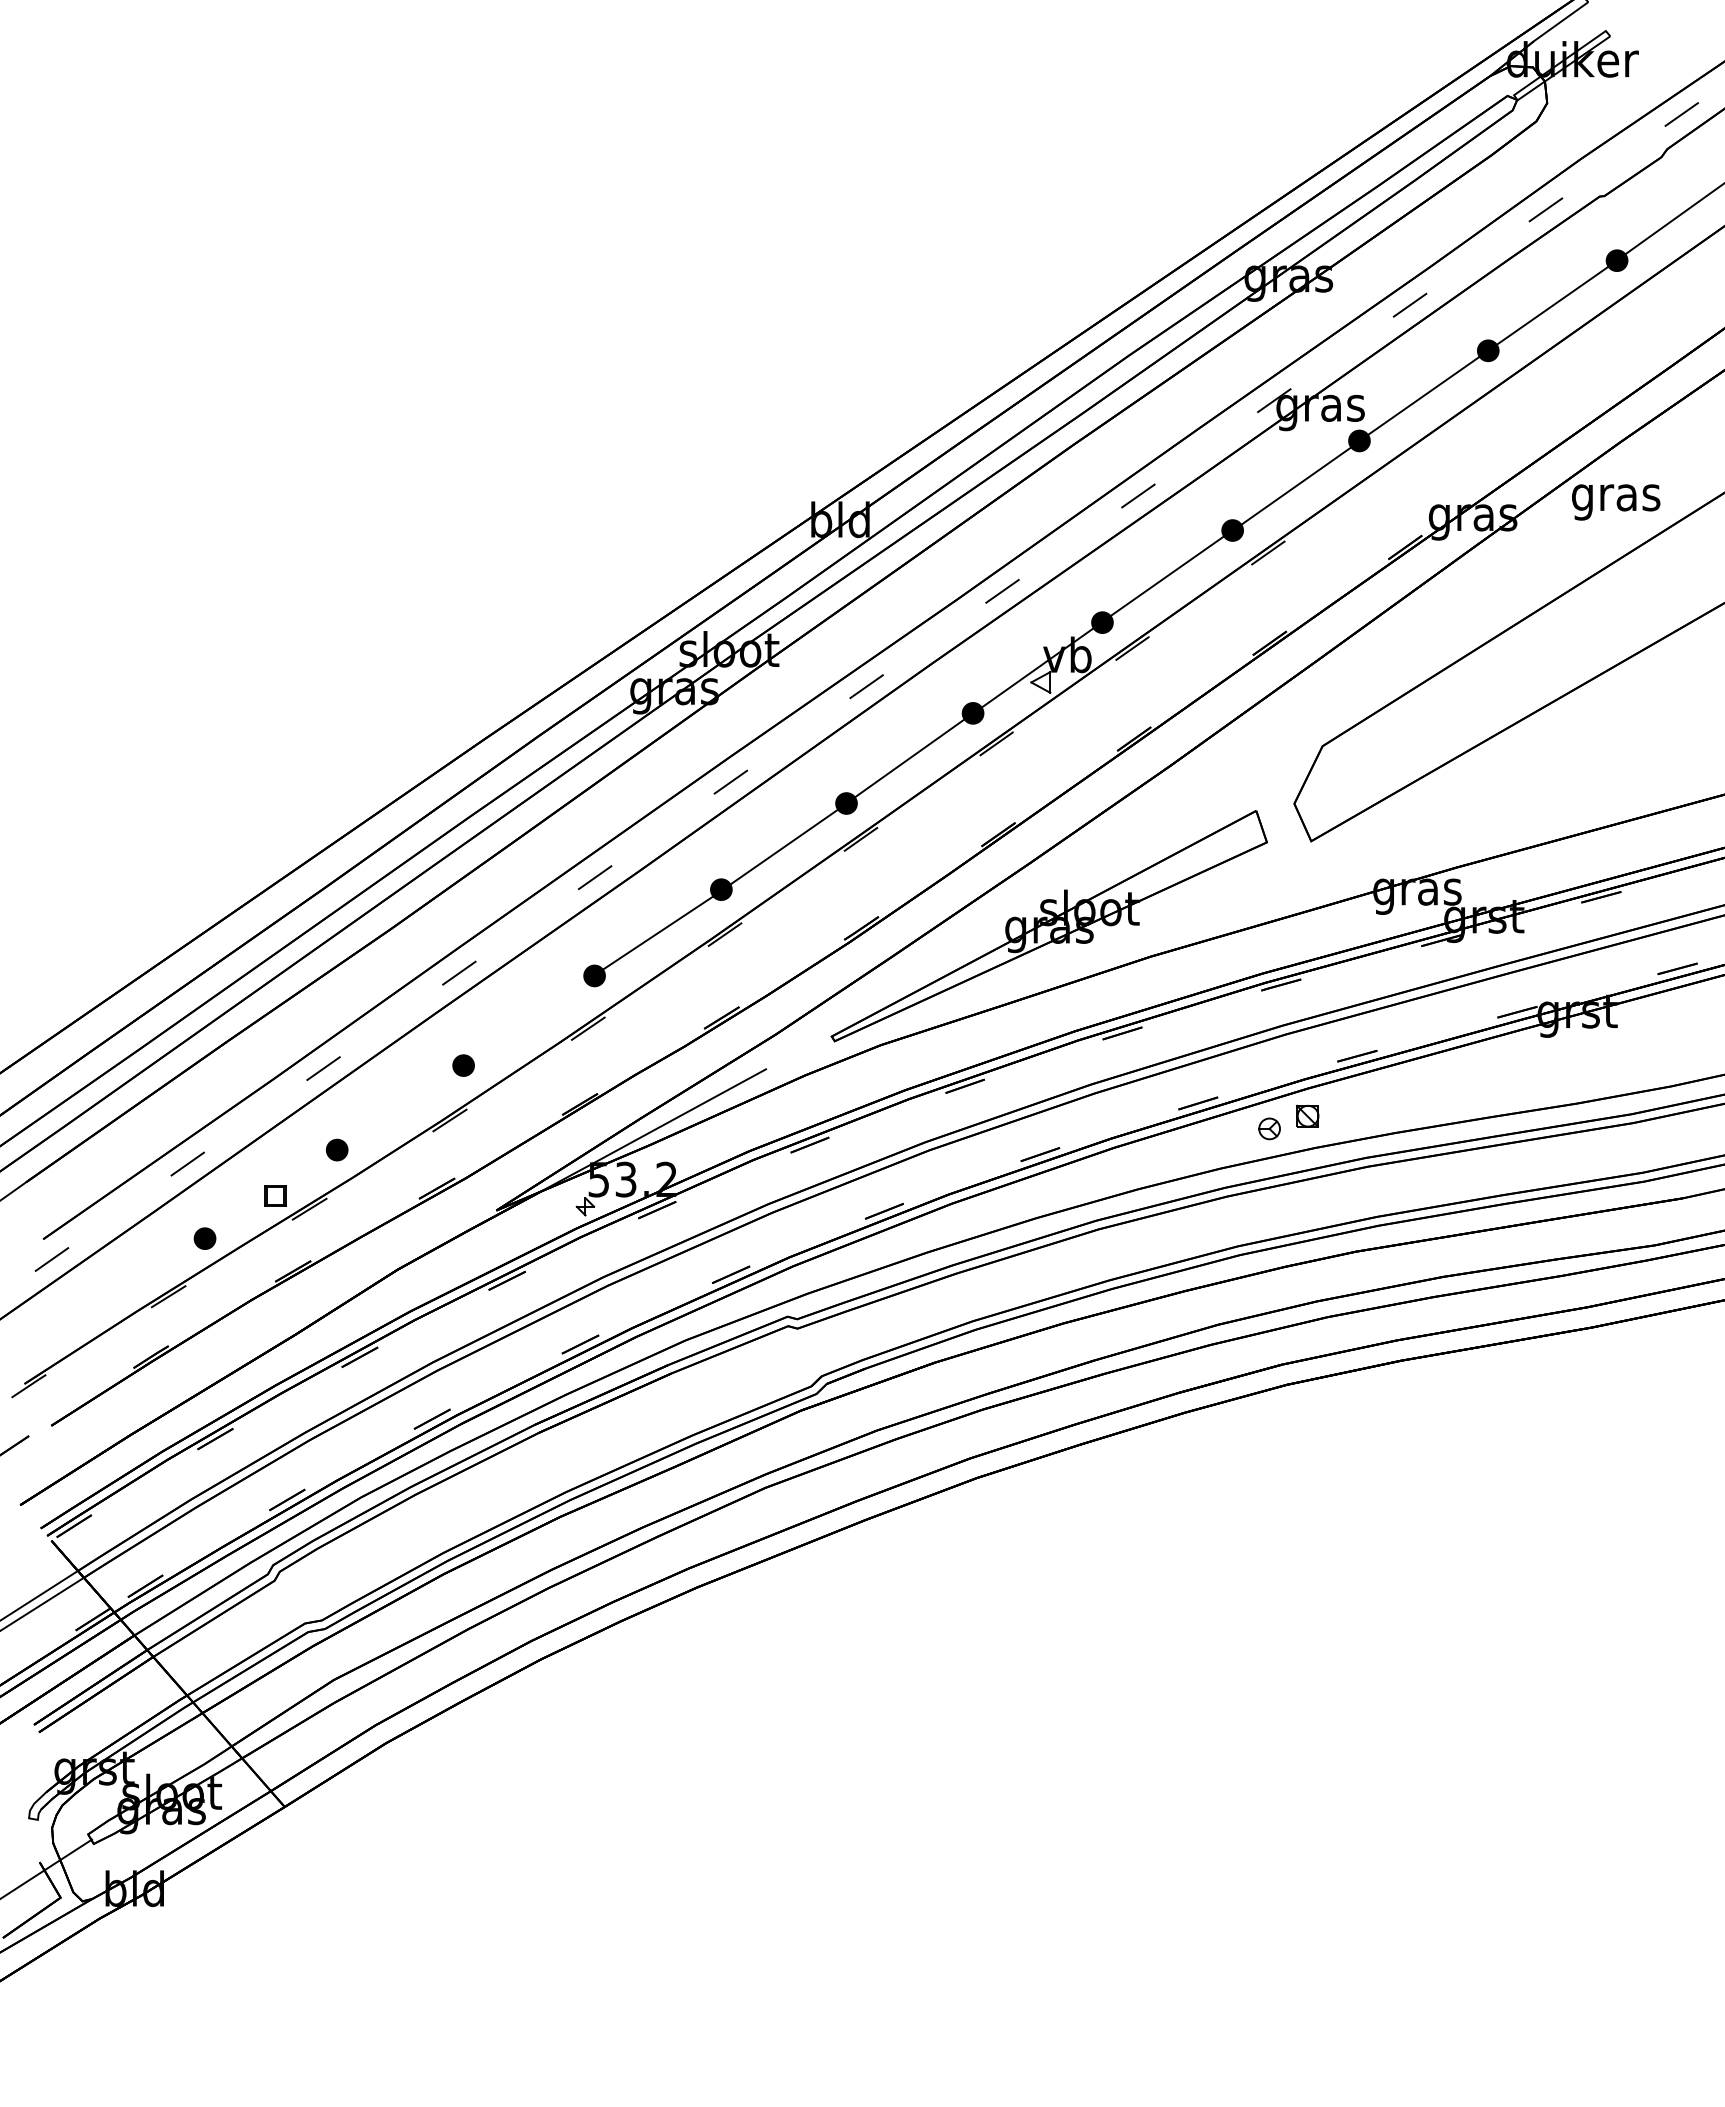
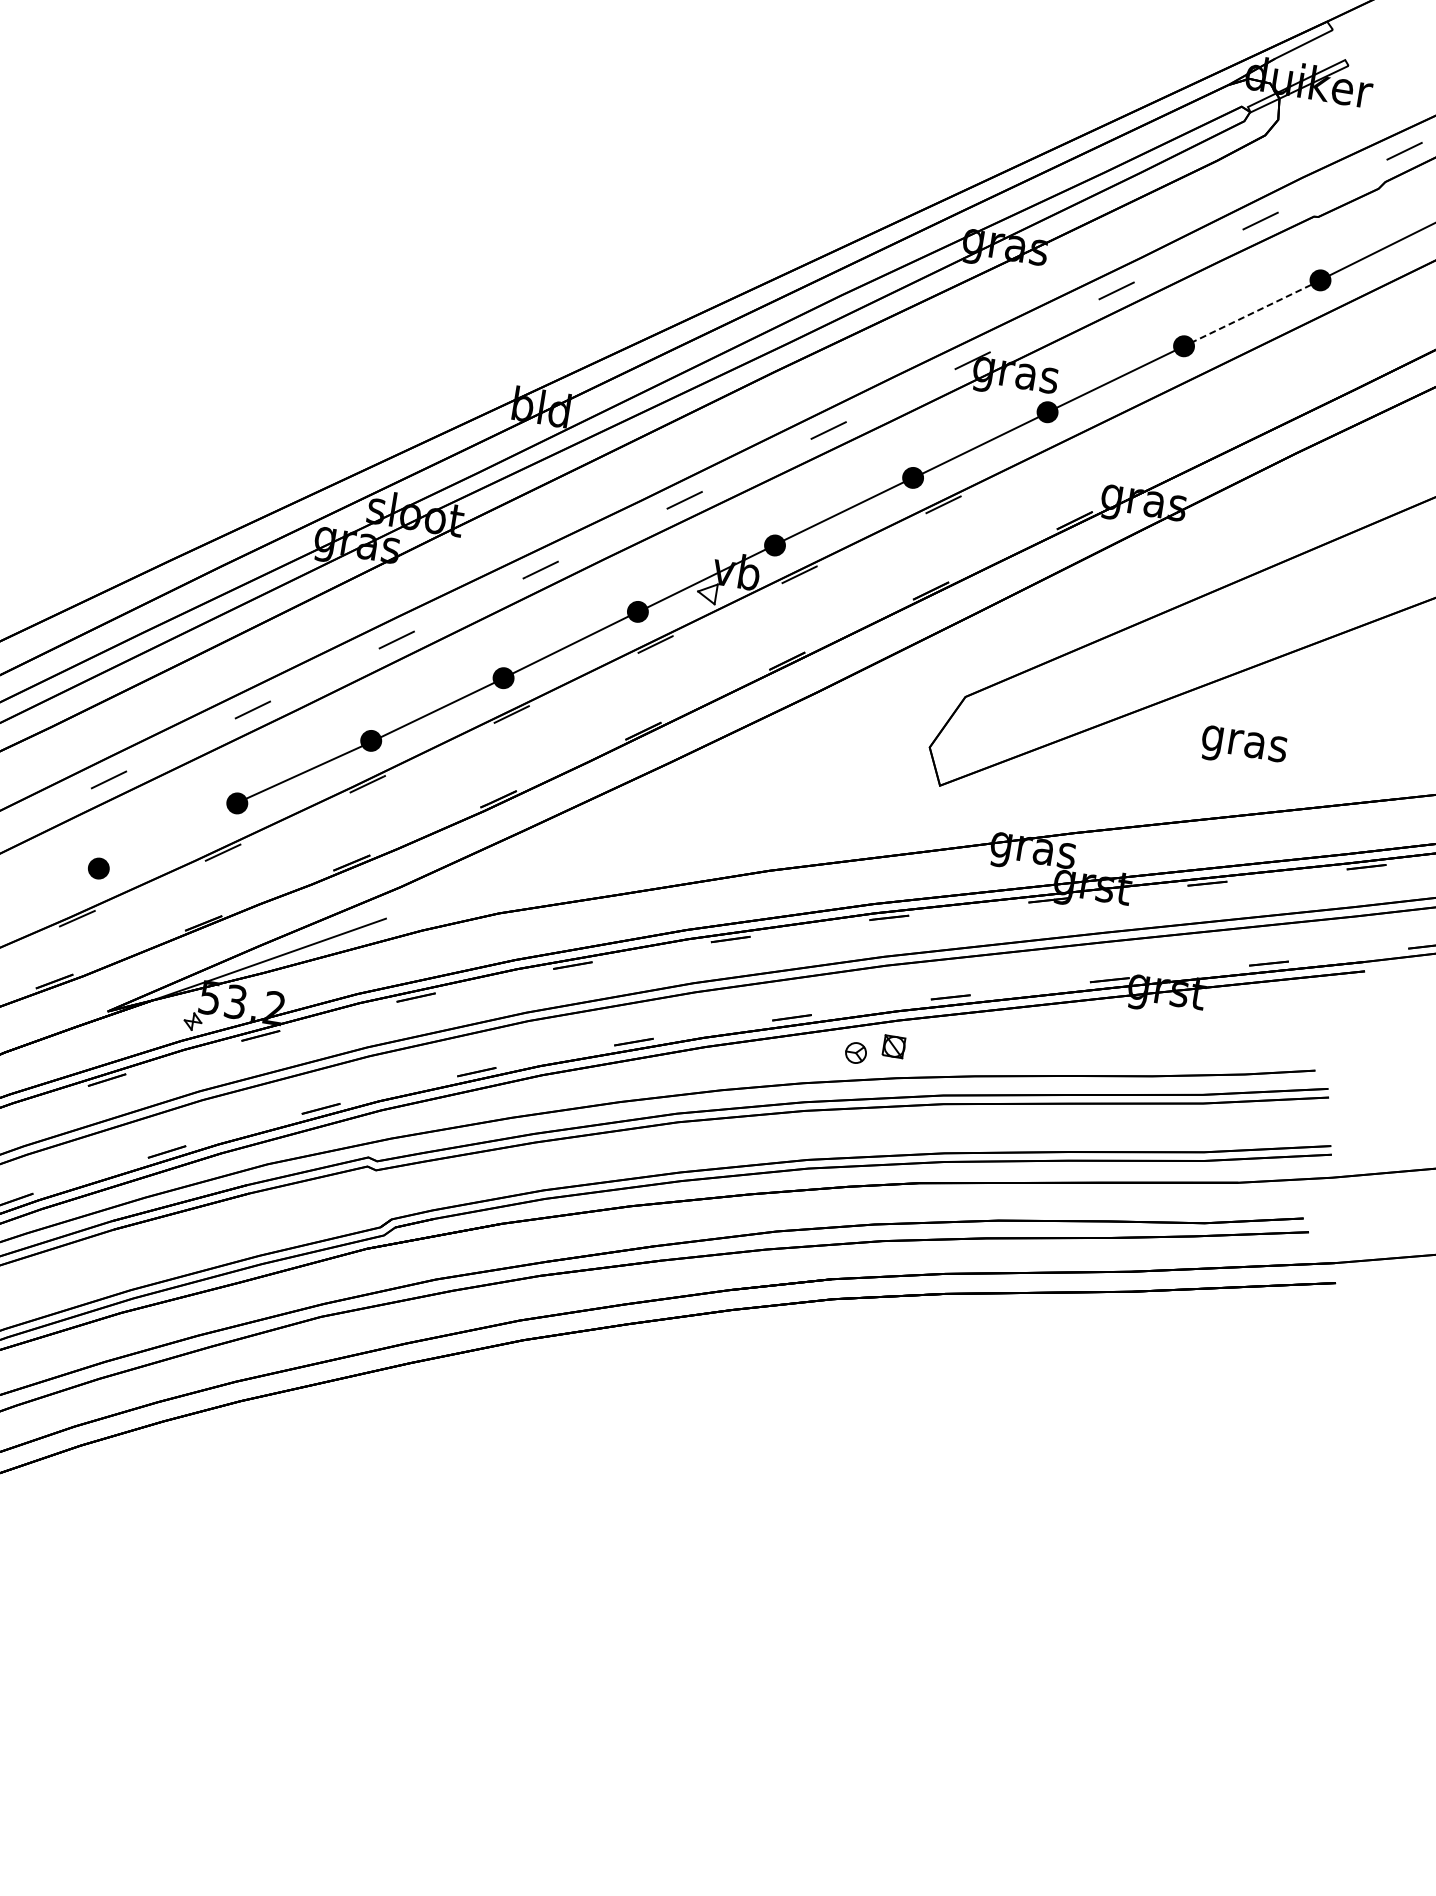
line: (1553, 305) -> (1253, 313), solid -> dashed
text: (1616, 502) -> (1244, 748), moved
part: (1048, 926) -> (676, 826), removed

